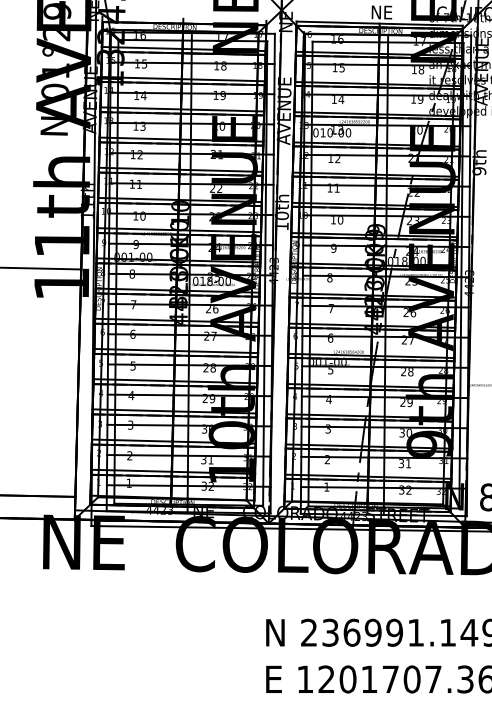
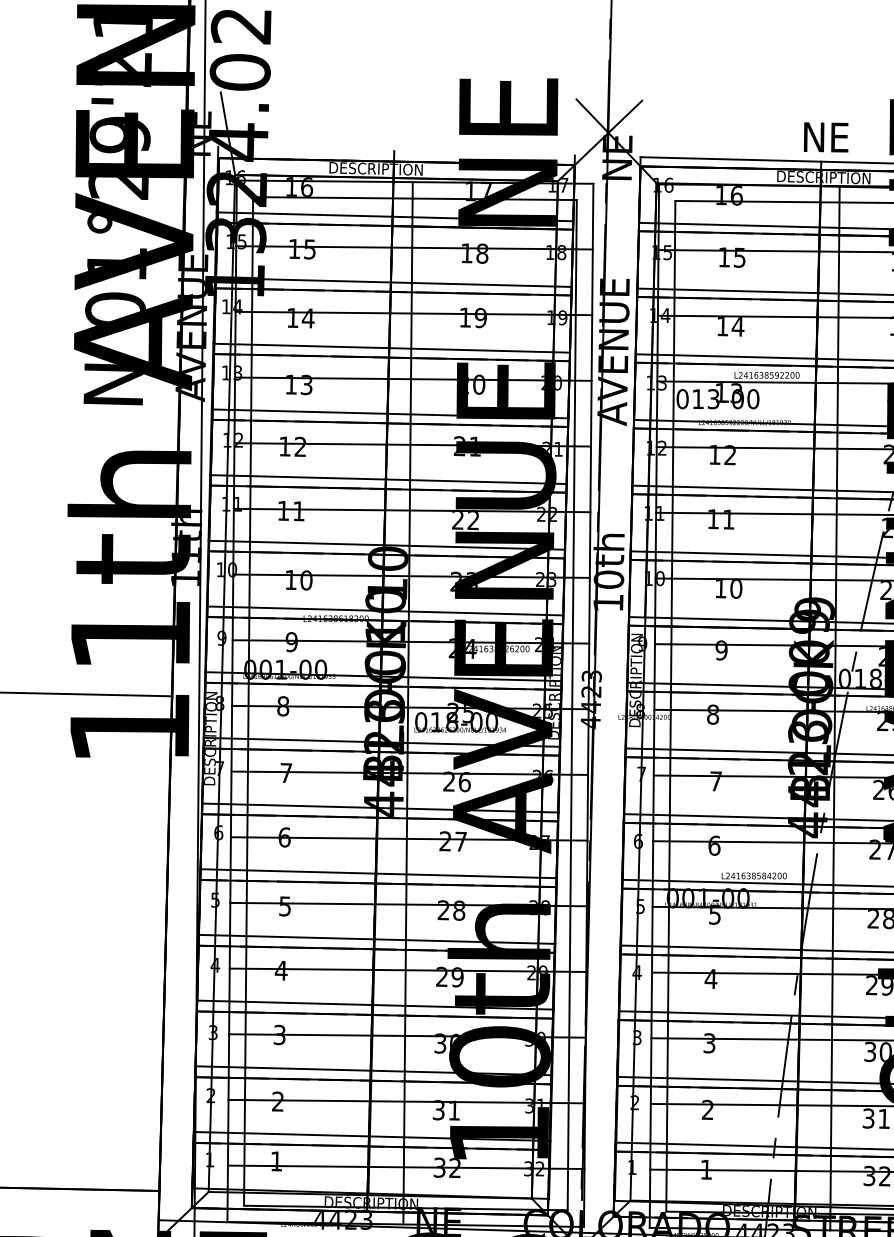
text: (329, 132) -> (712, 398), 010-00 -> 013-00

